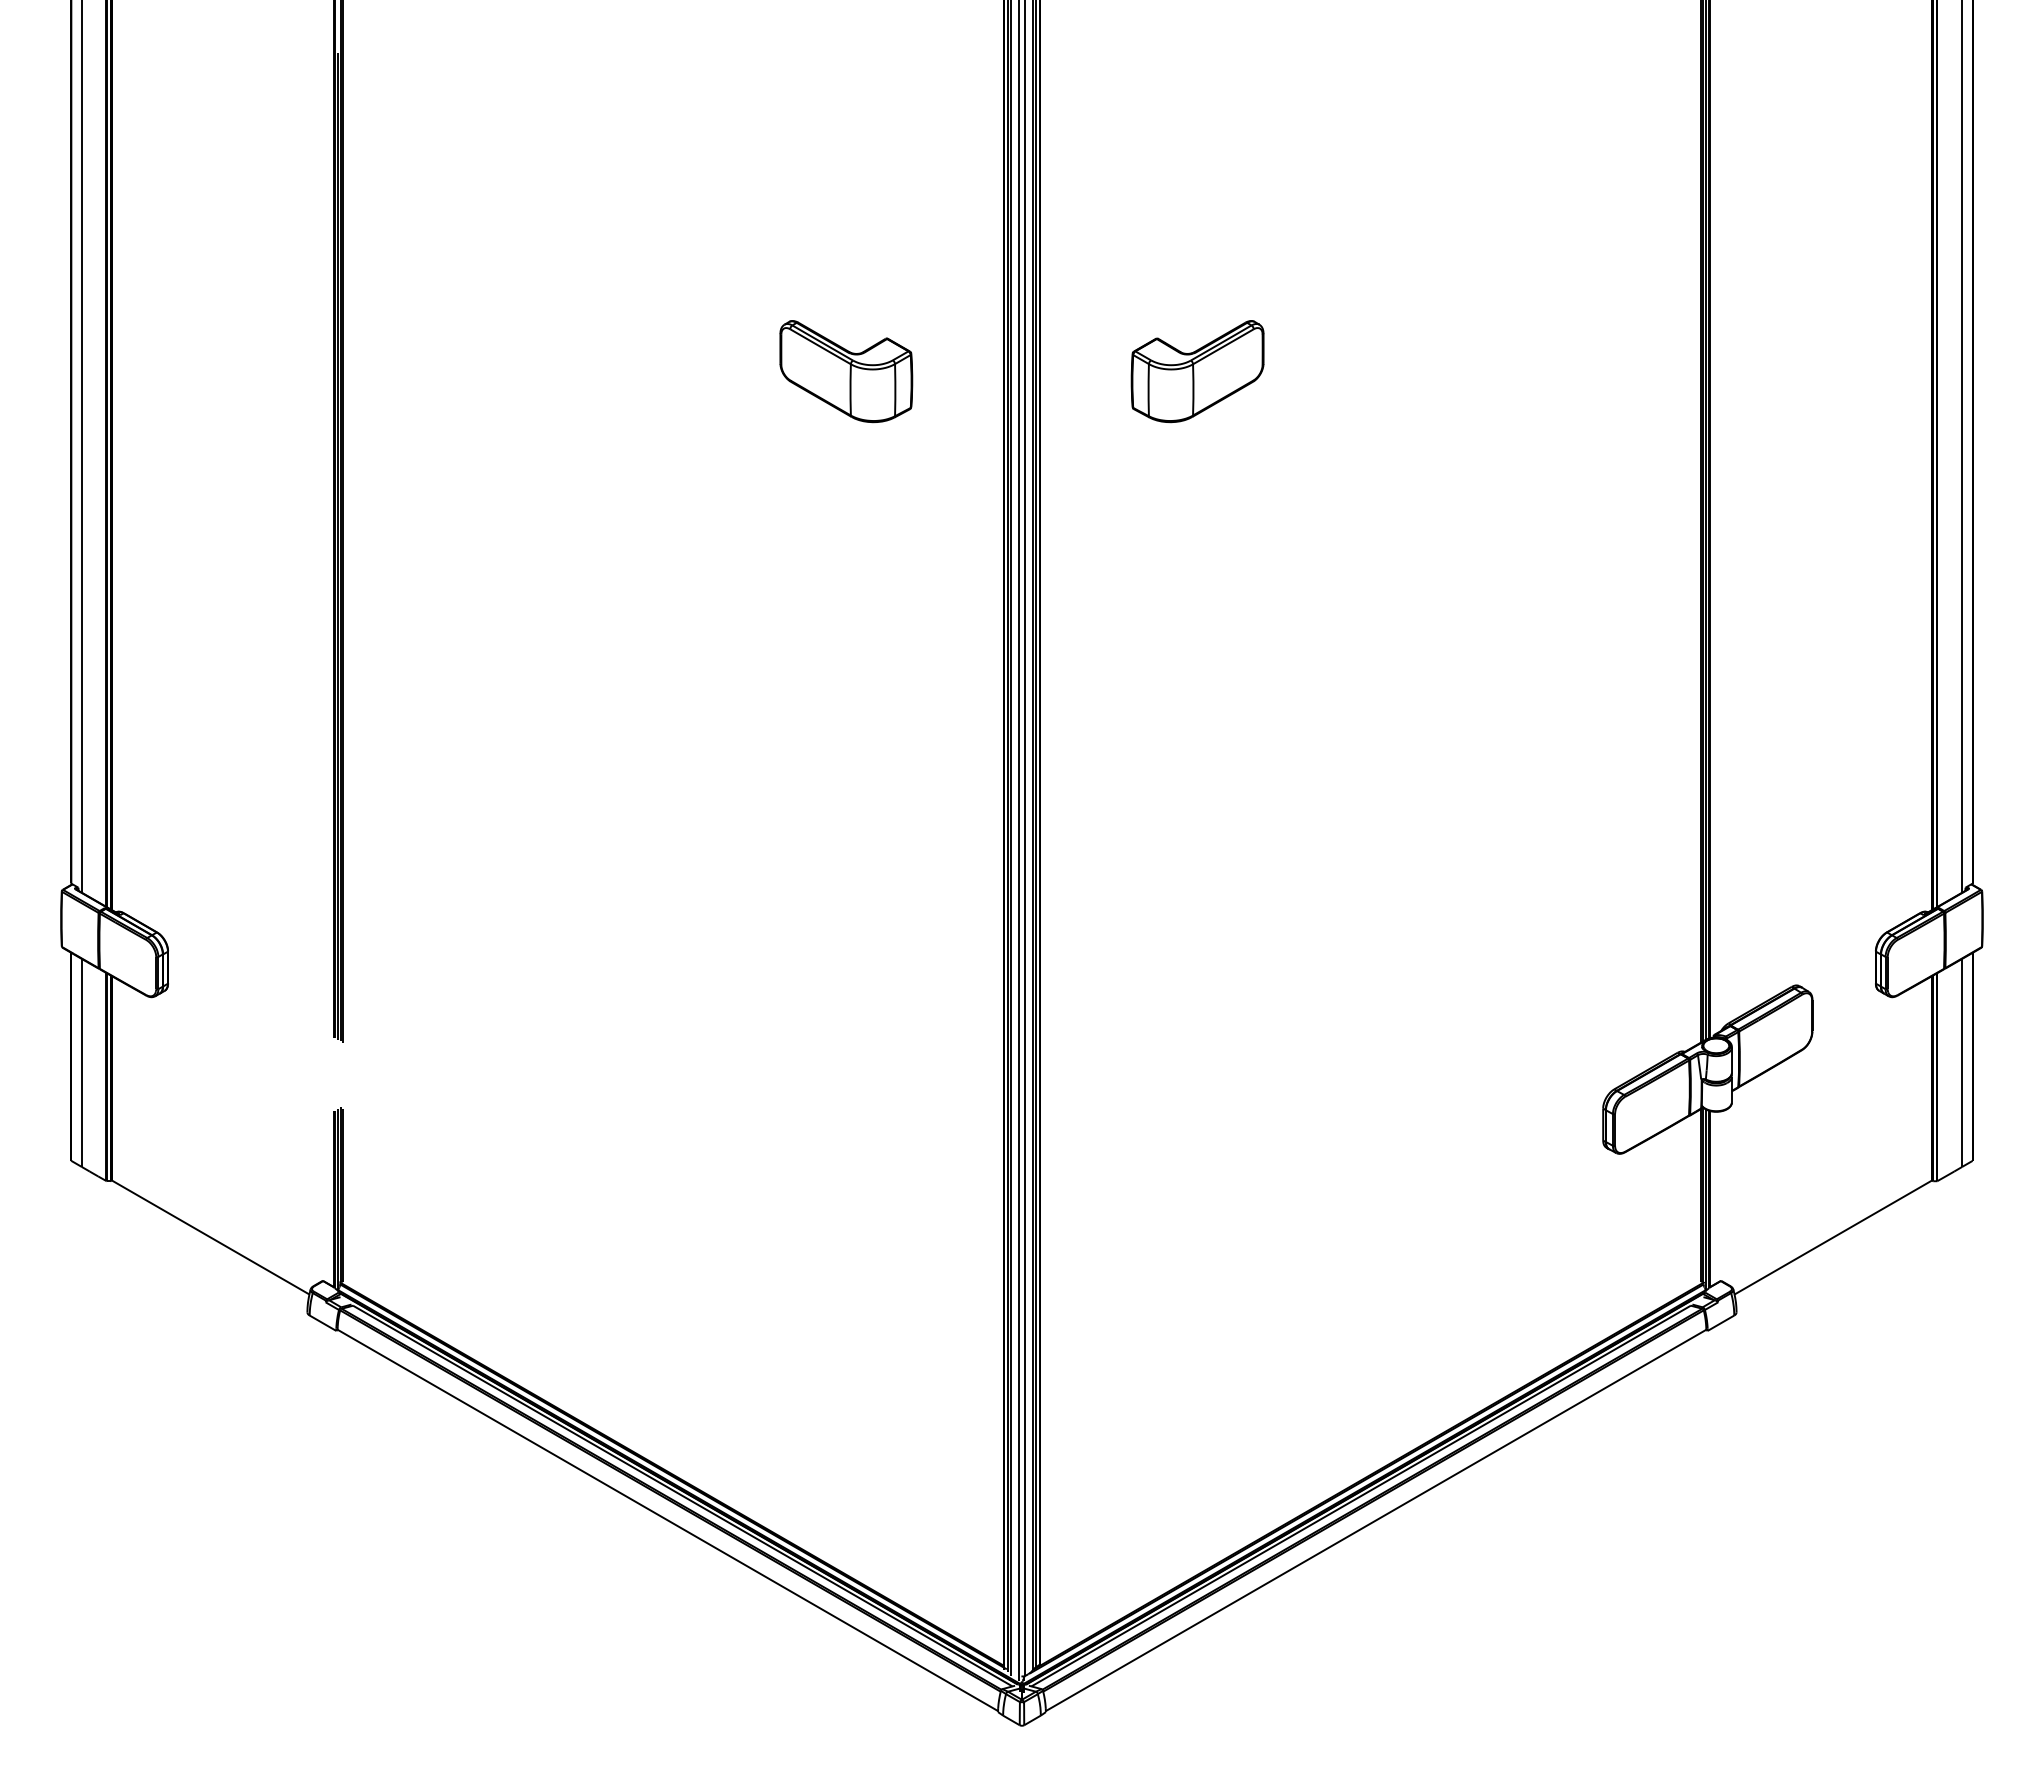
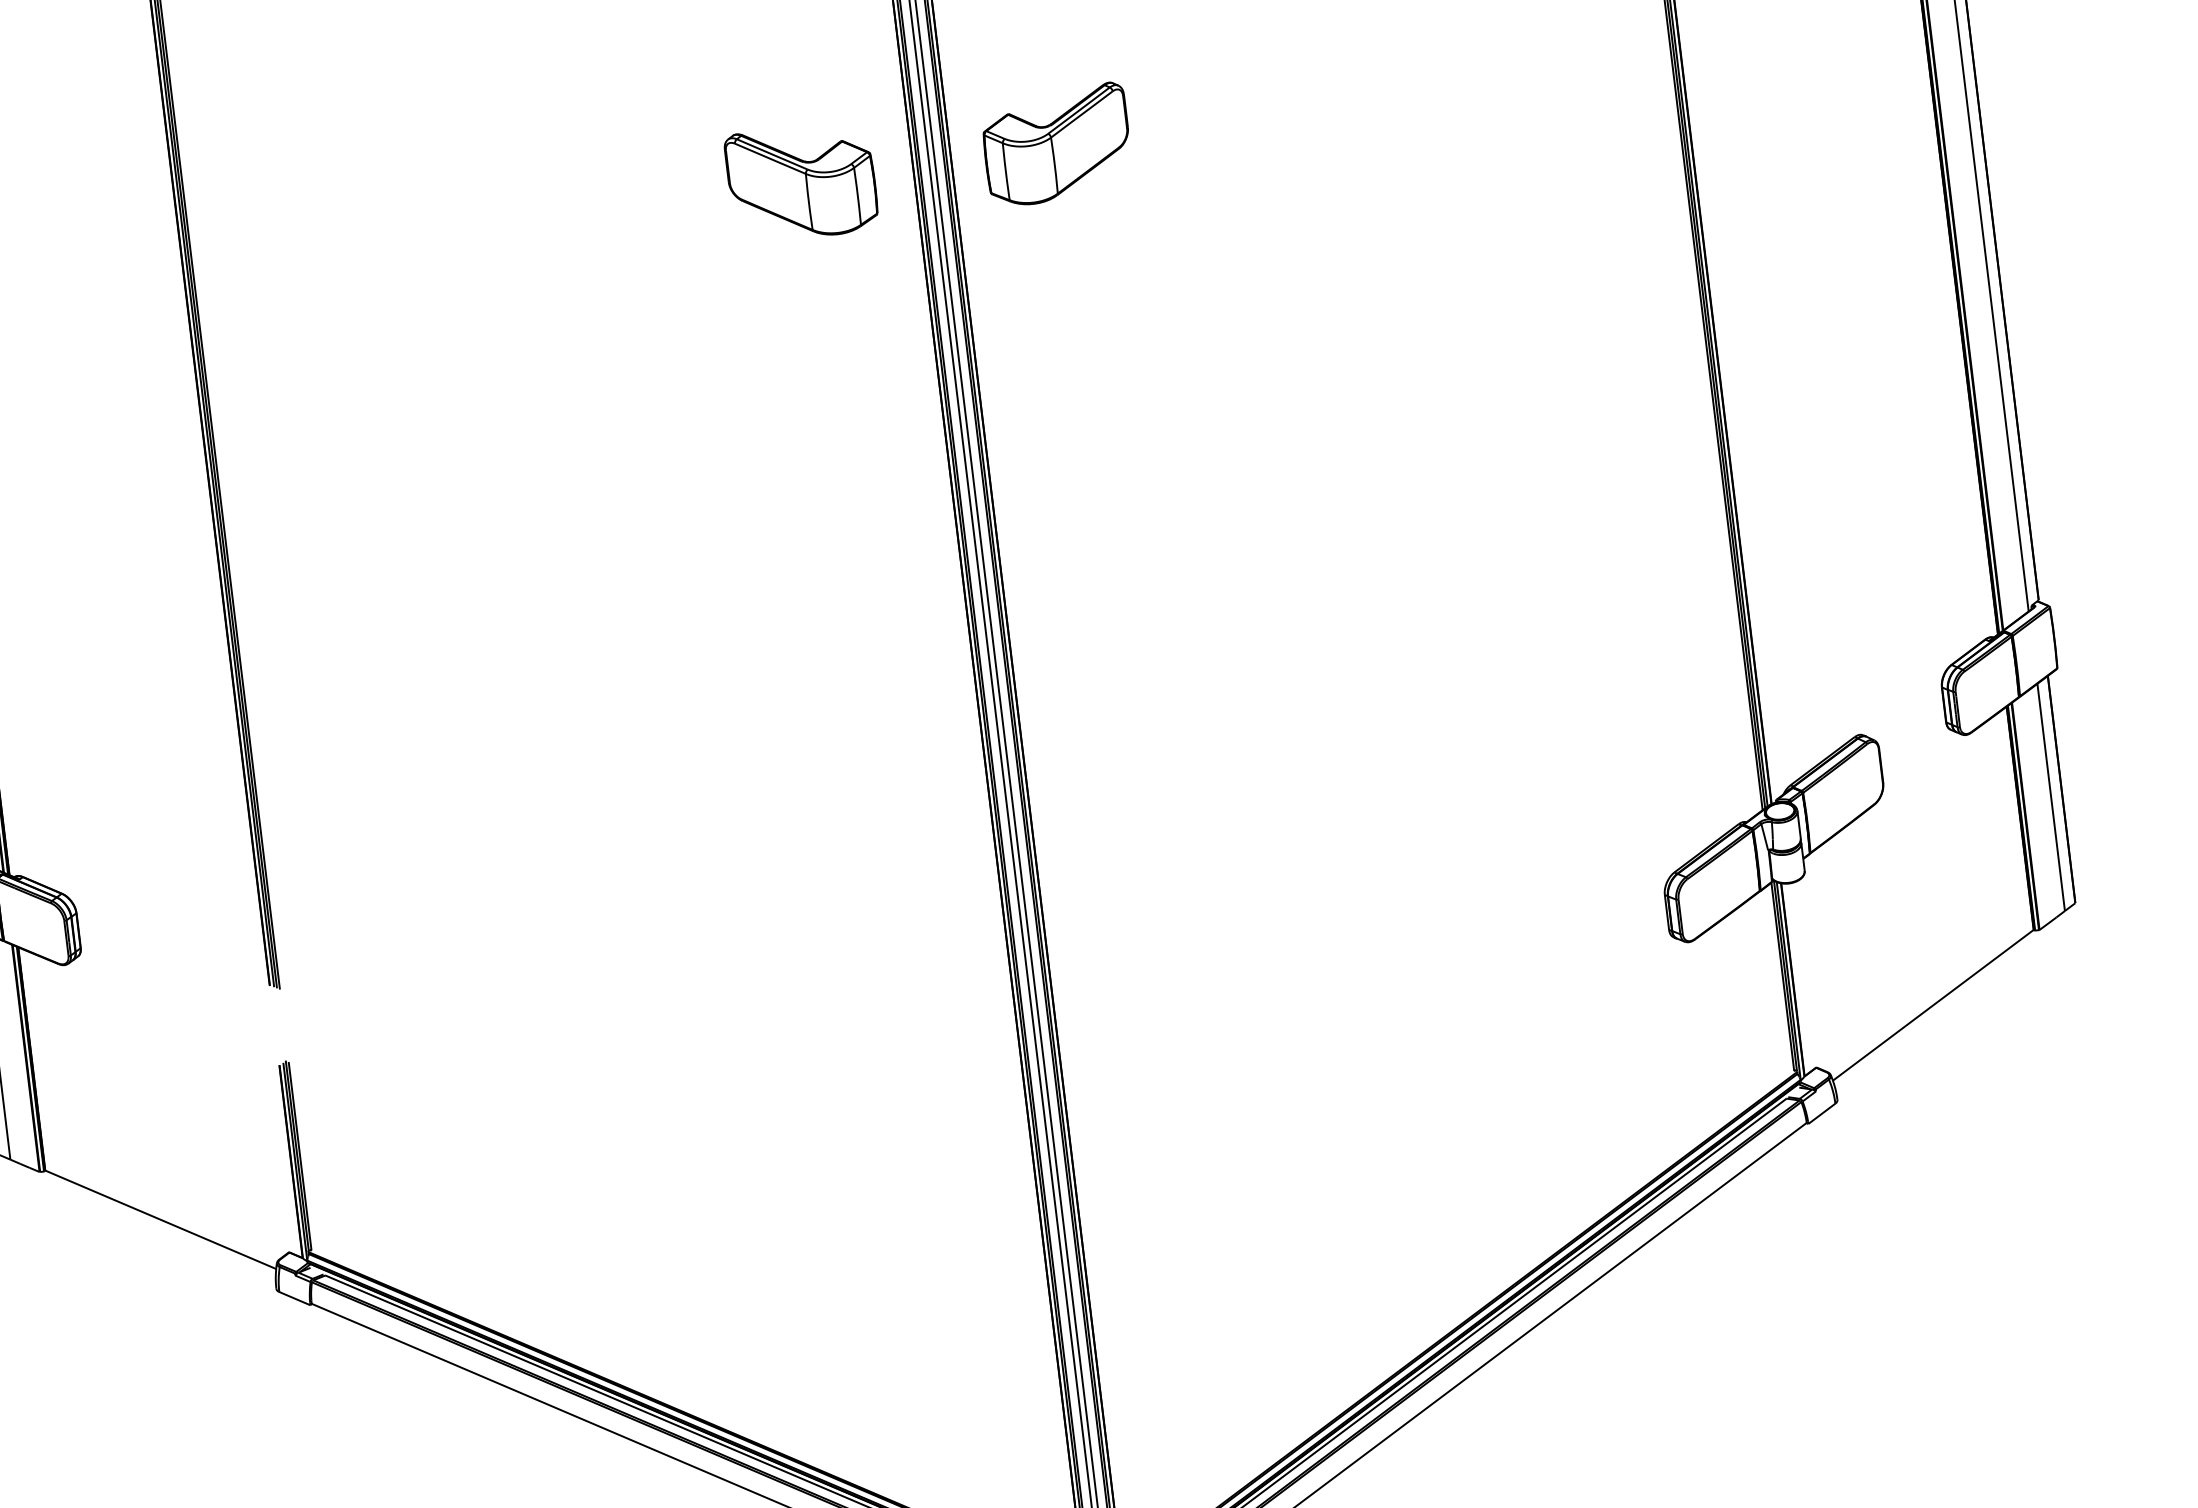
part: (846, 371) -> (802, 182), moved
part: (1197, 371) -> (1056, 144), moved

